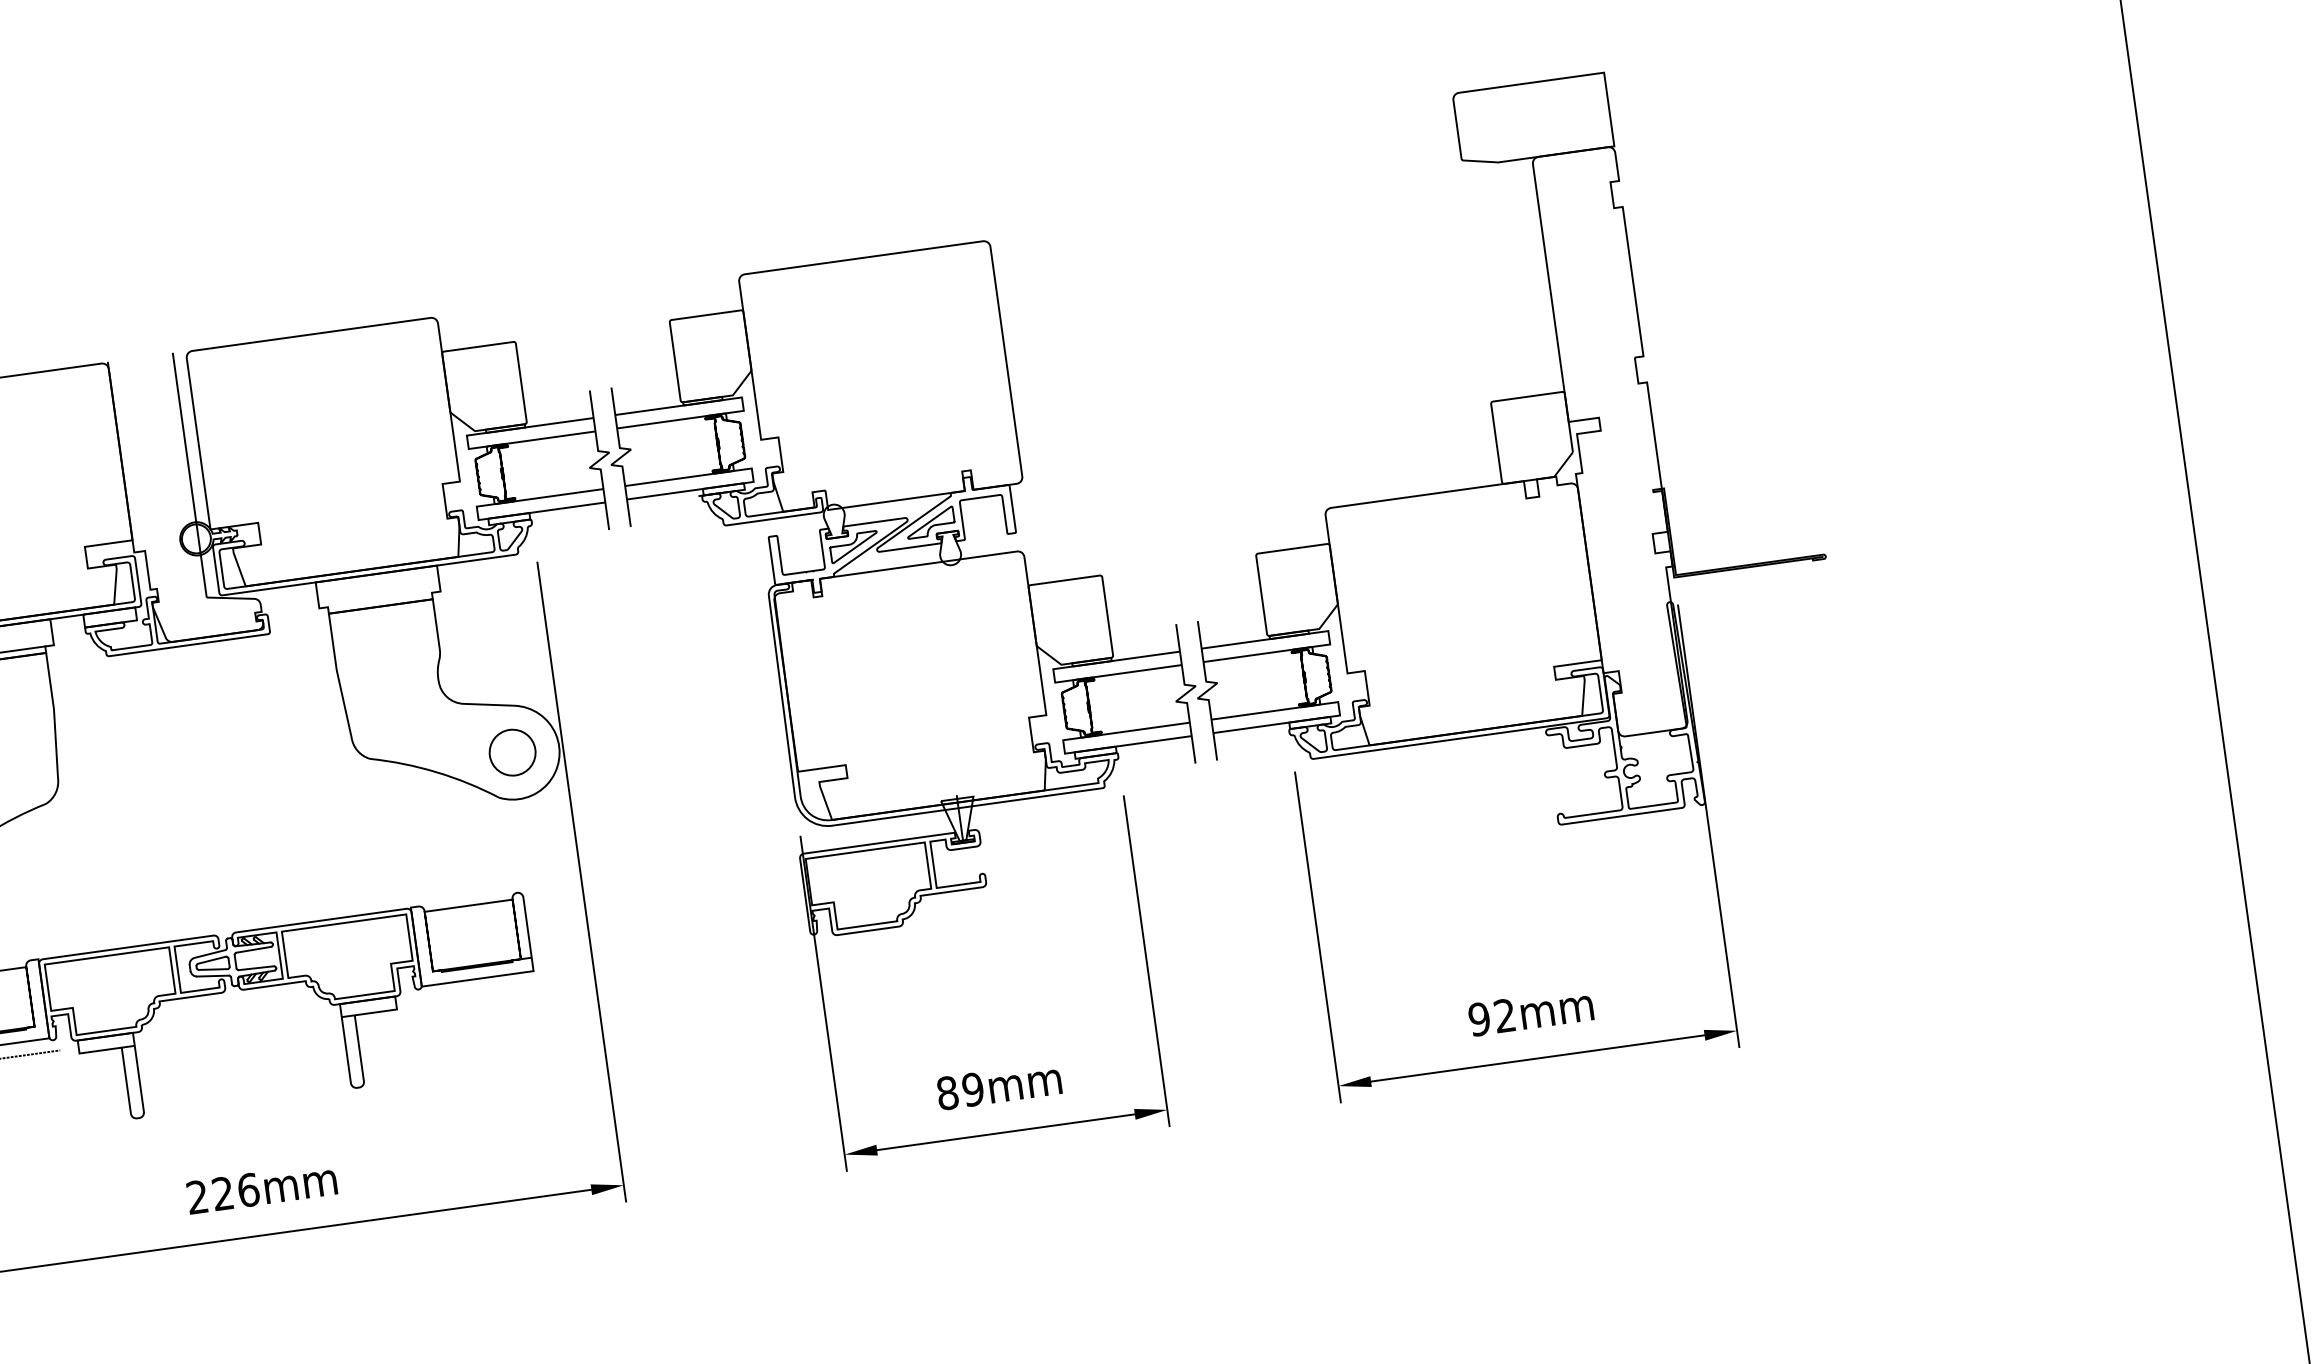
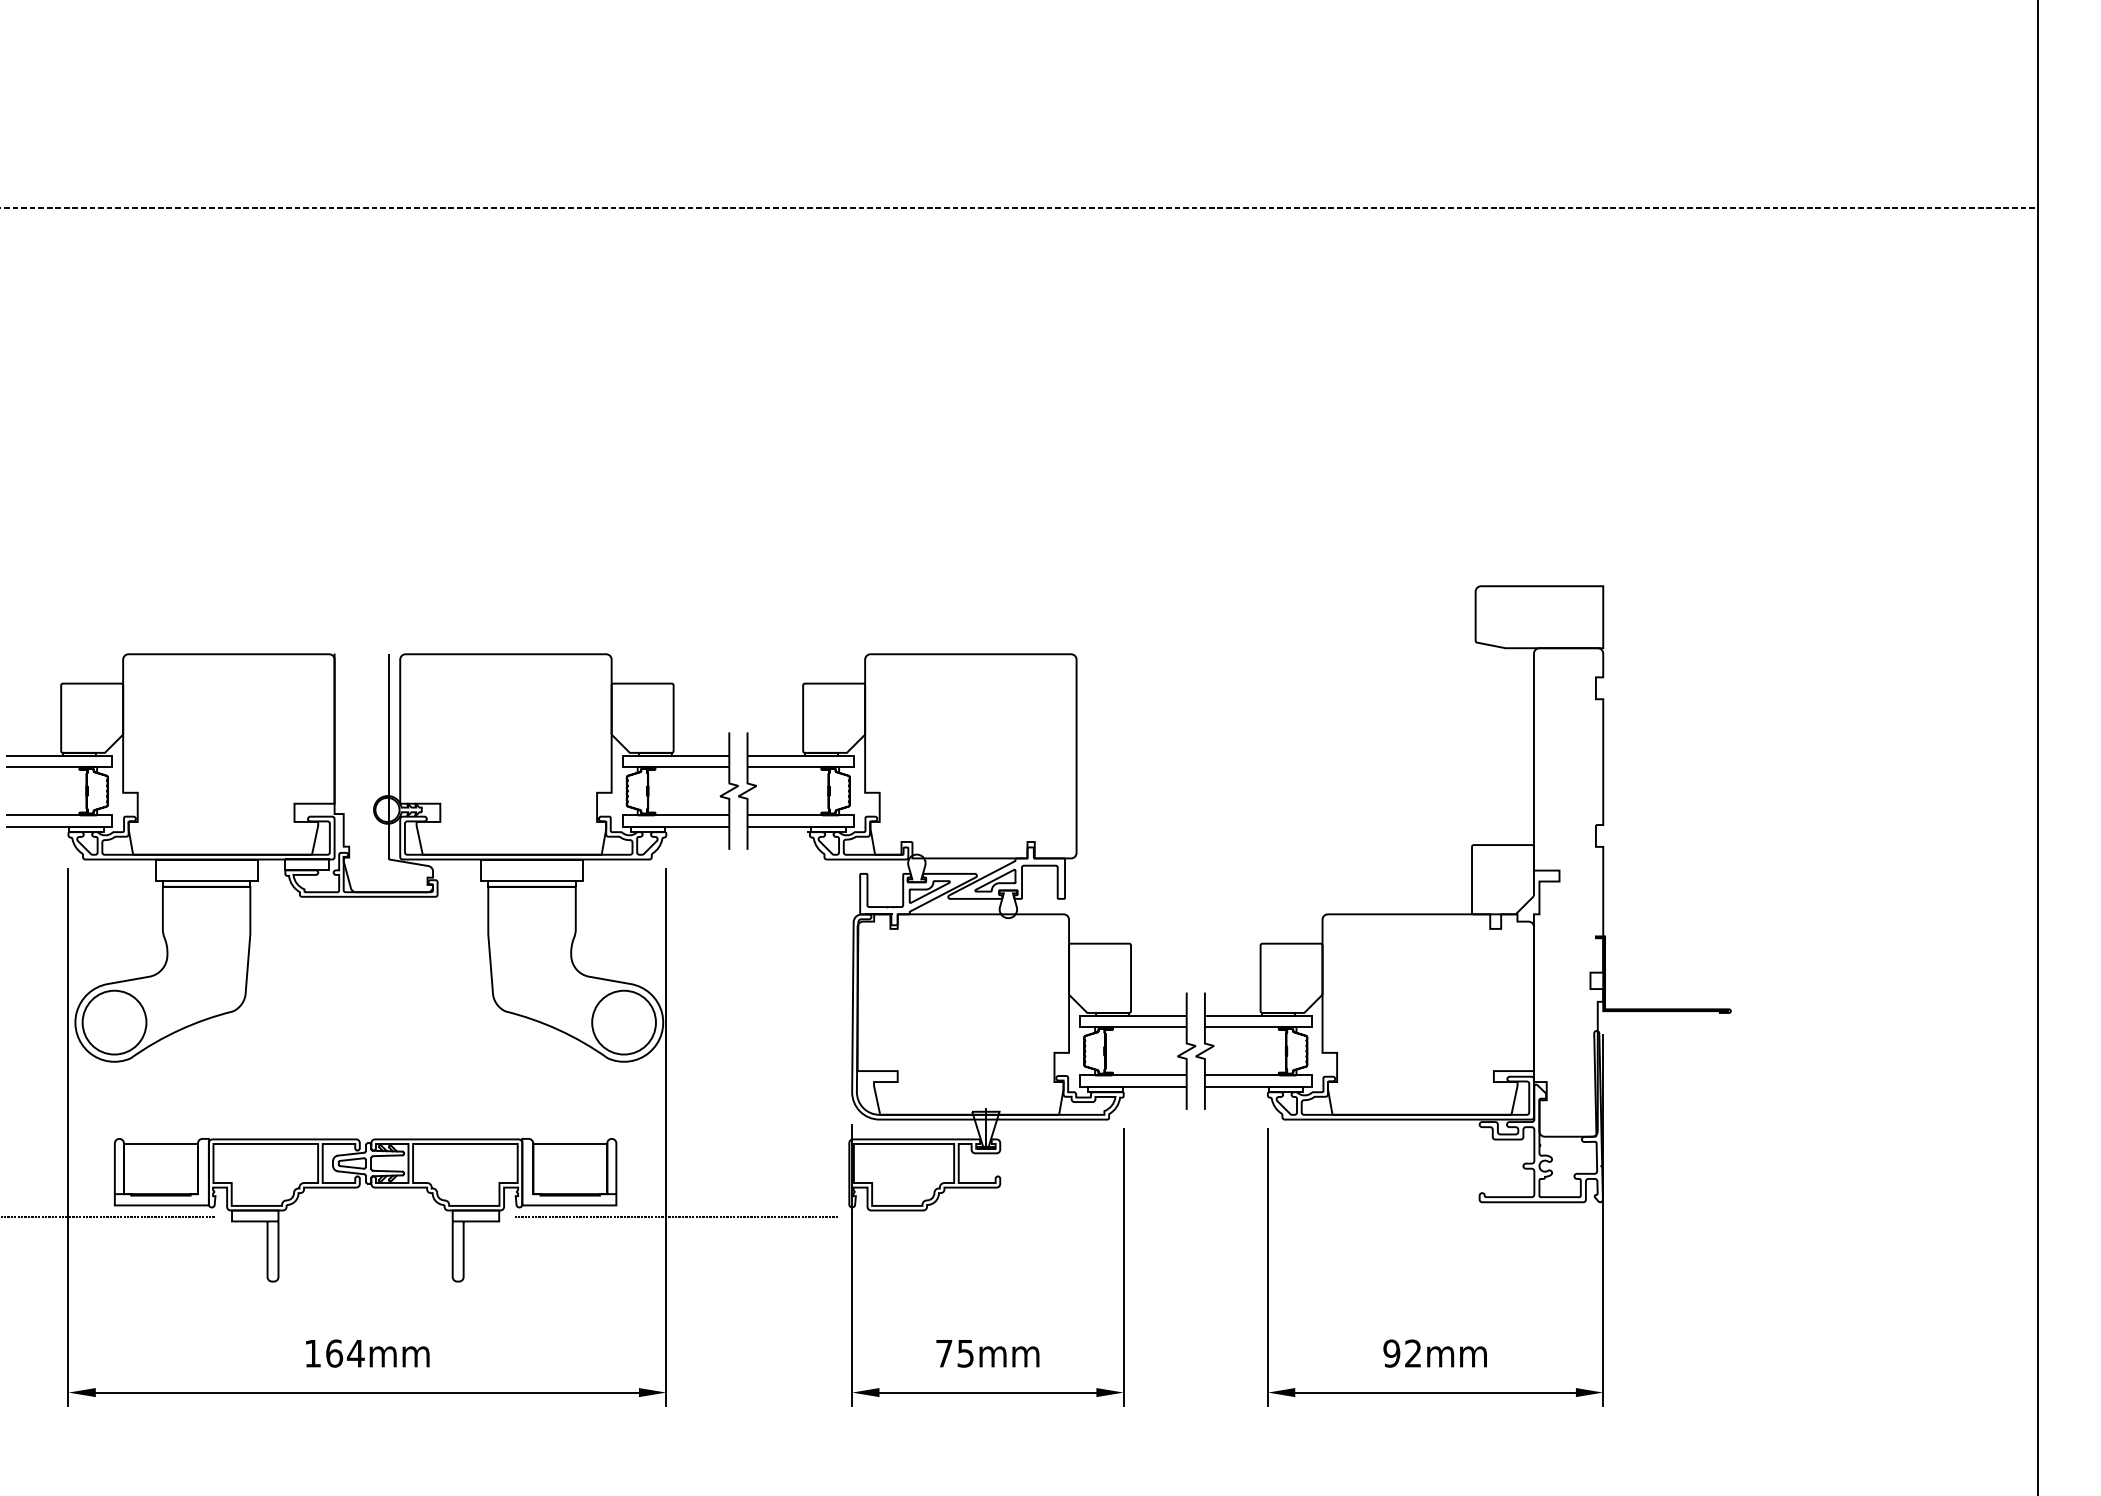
line: (379, 600) -> (531, 881), added
circle: (511, 752) -> (623, 1022), size x1.67
line: (605, 974) -> (675, 1216), added
text: (960, 1091) -> (955, 1353), 89mm -> 75mm
text: (223, 1193) -> (334, 1353), 226mm -> 164mm

